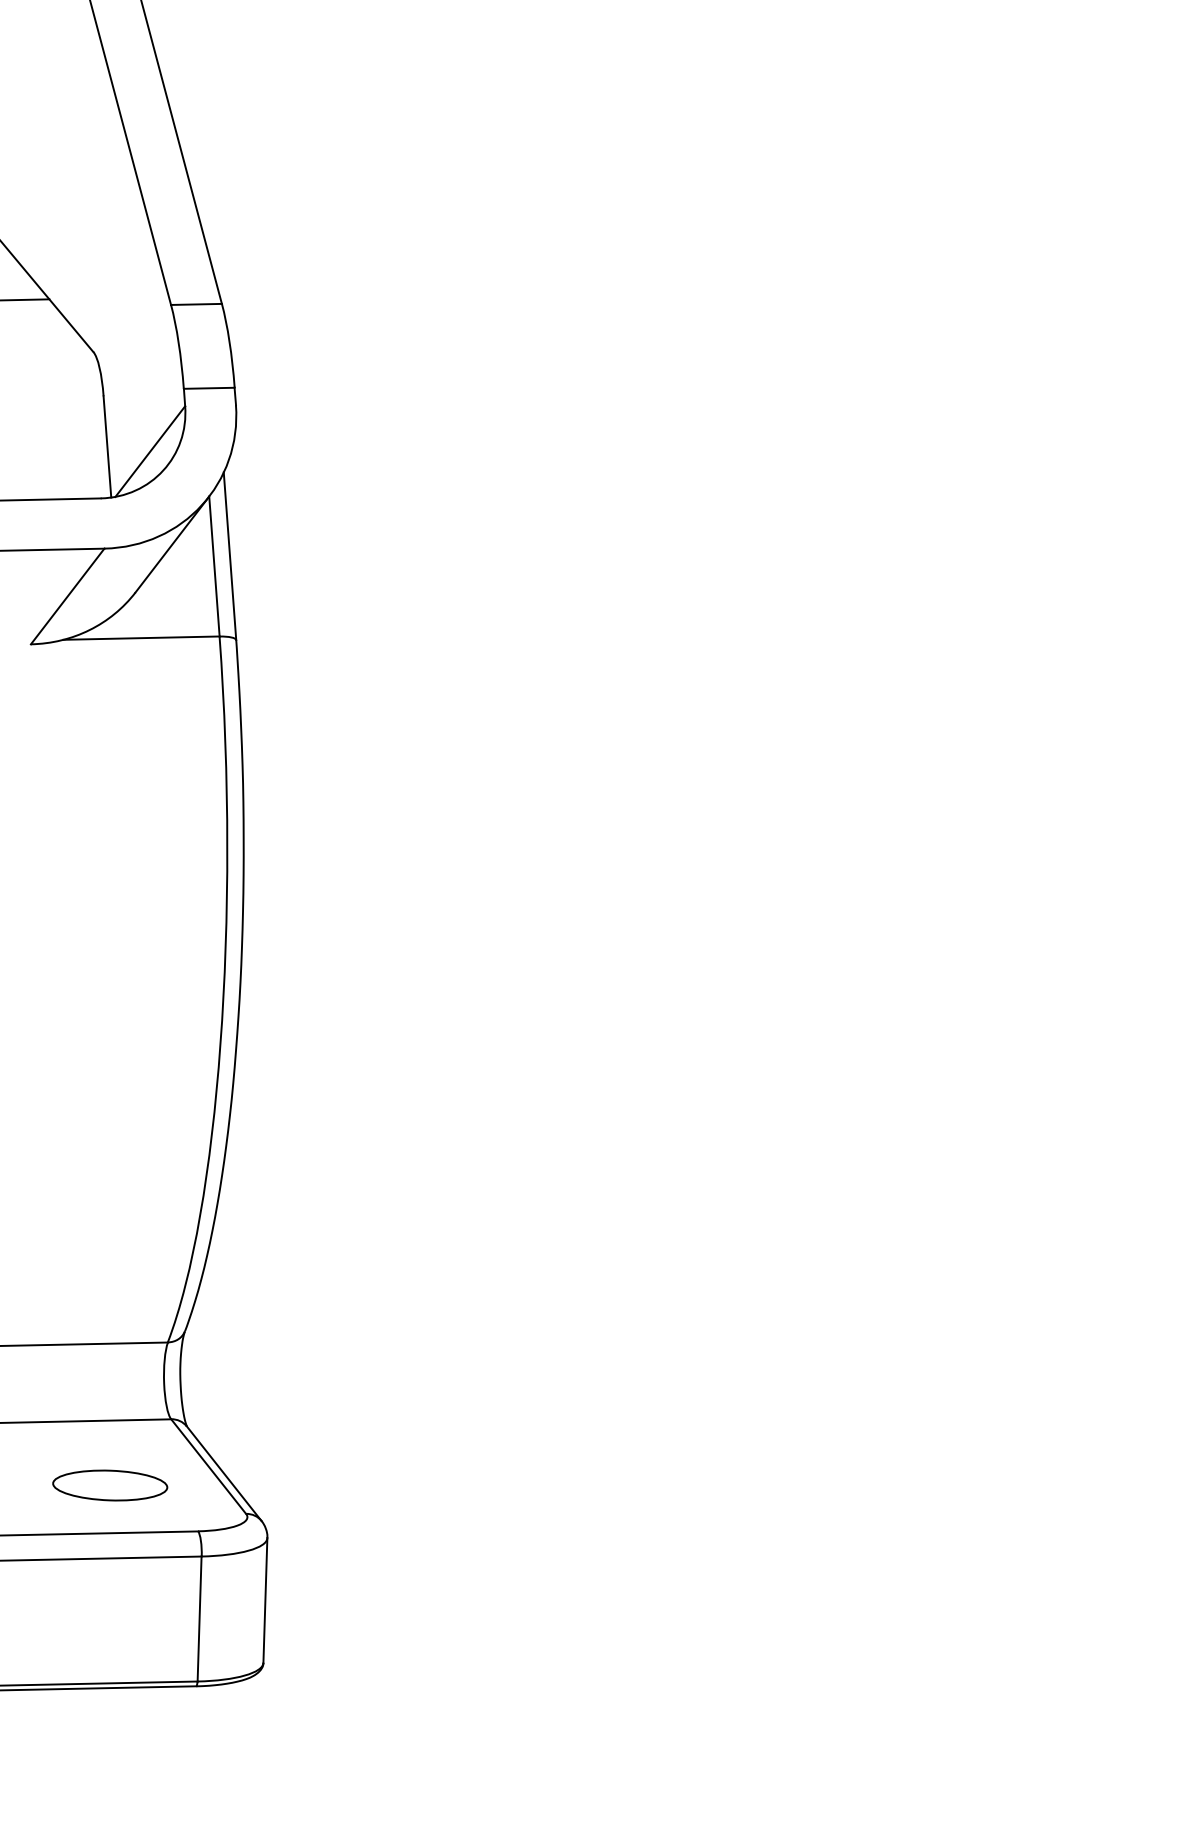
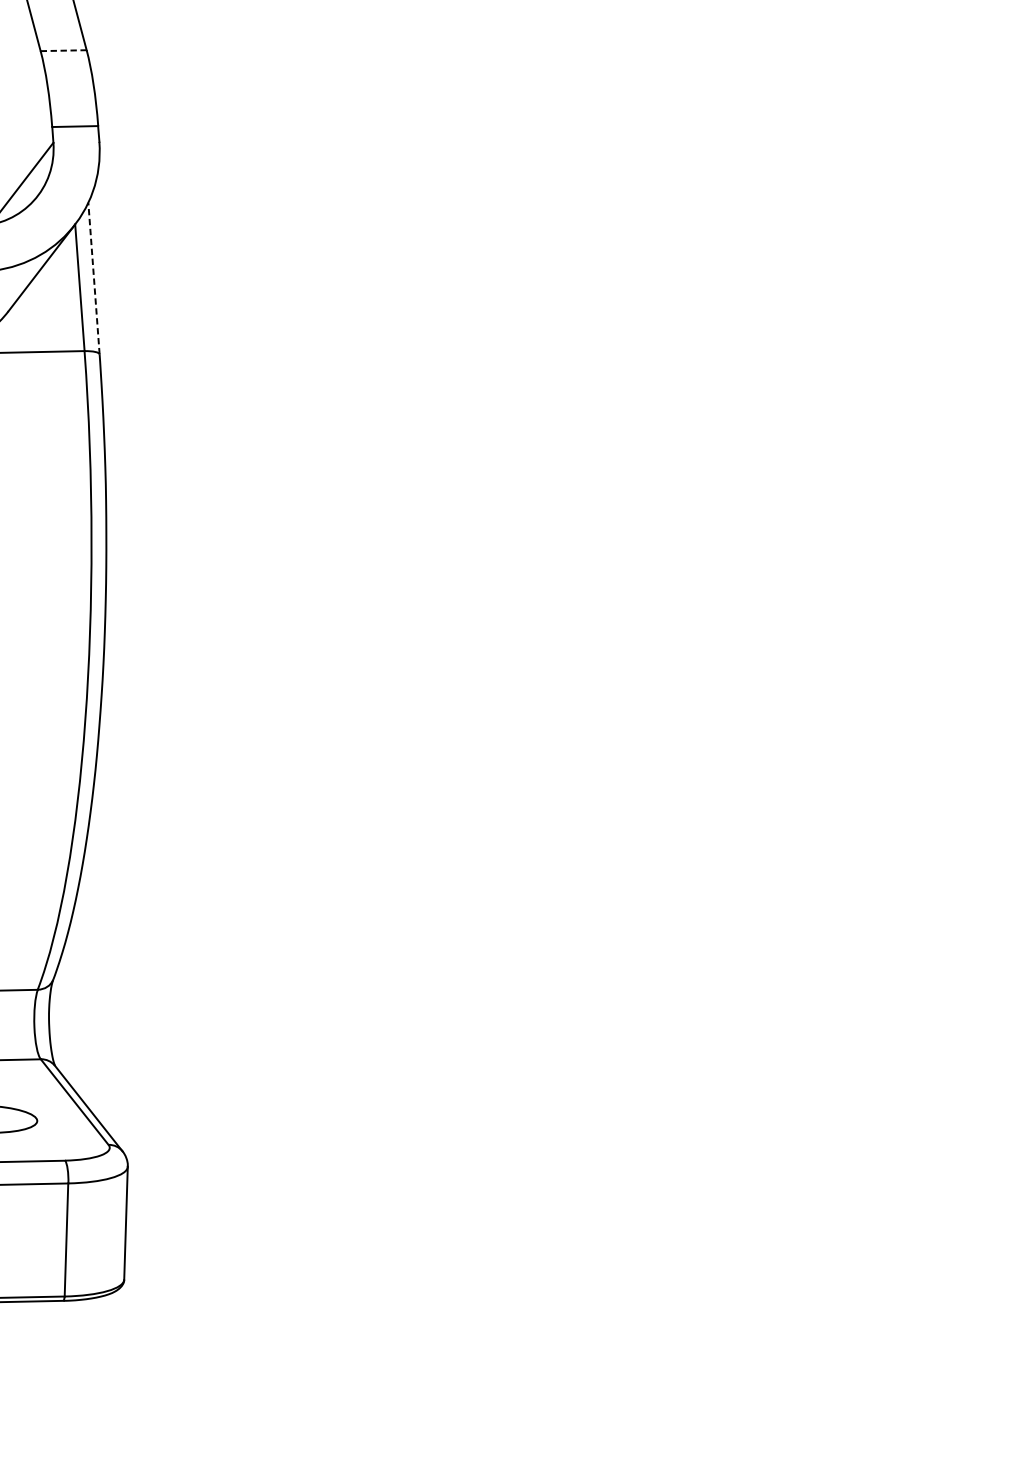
line: (196, 304) -> (63, 50), solid -> dashed
line: (230, 556) -> (94, 278), solid -> dashed

